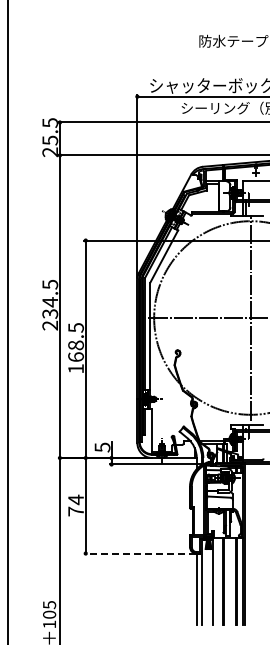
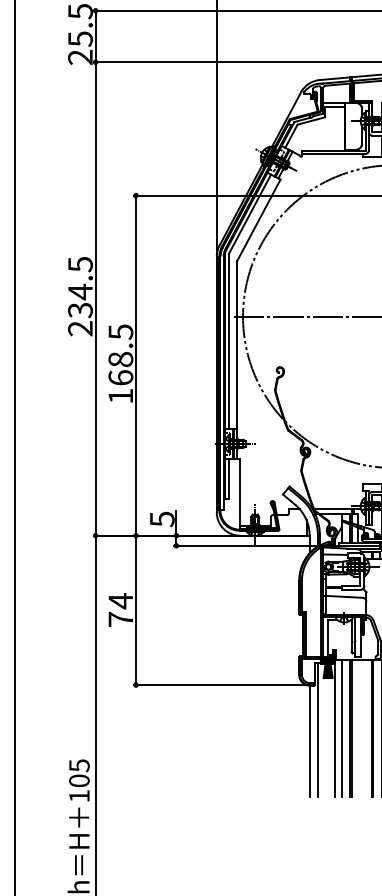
line: (140, 553) -> (221, 685), dashed -> solid
line: (217, 581) -> (342, 728), added

